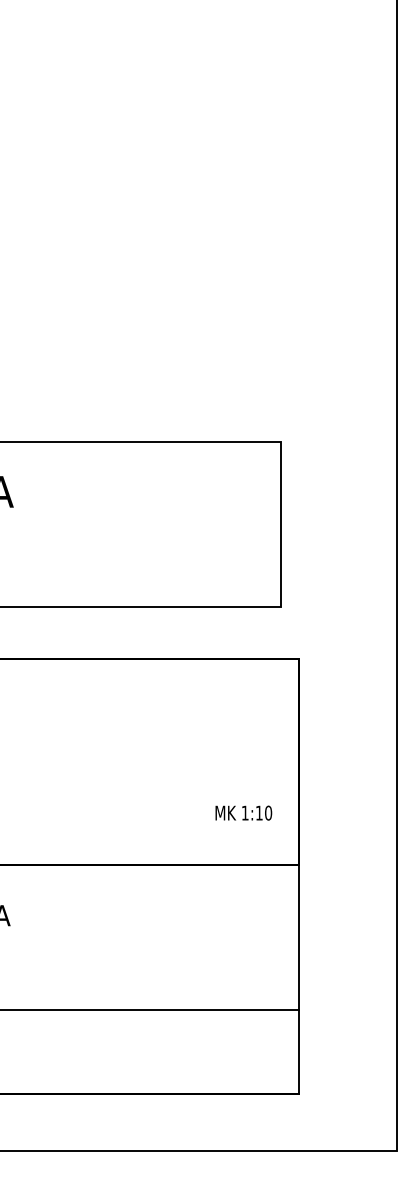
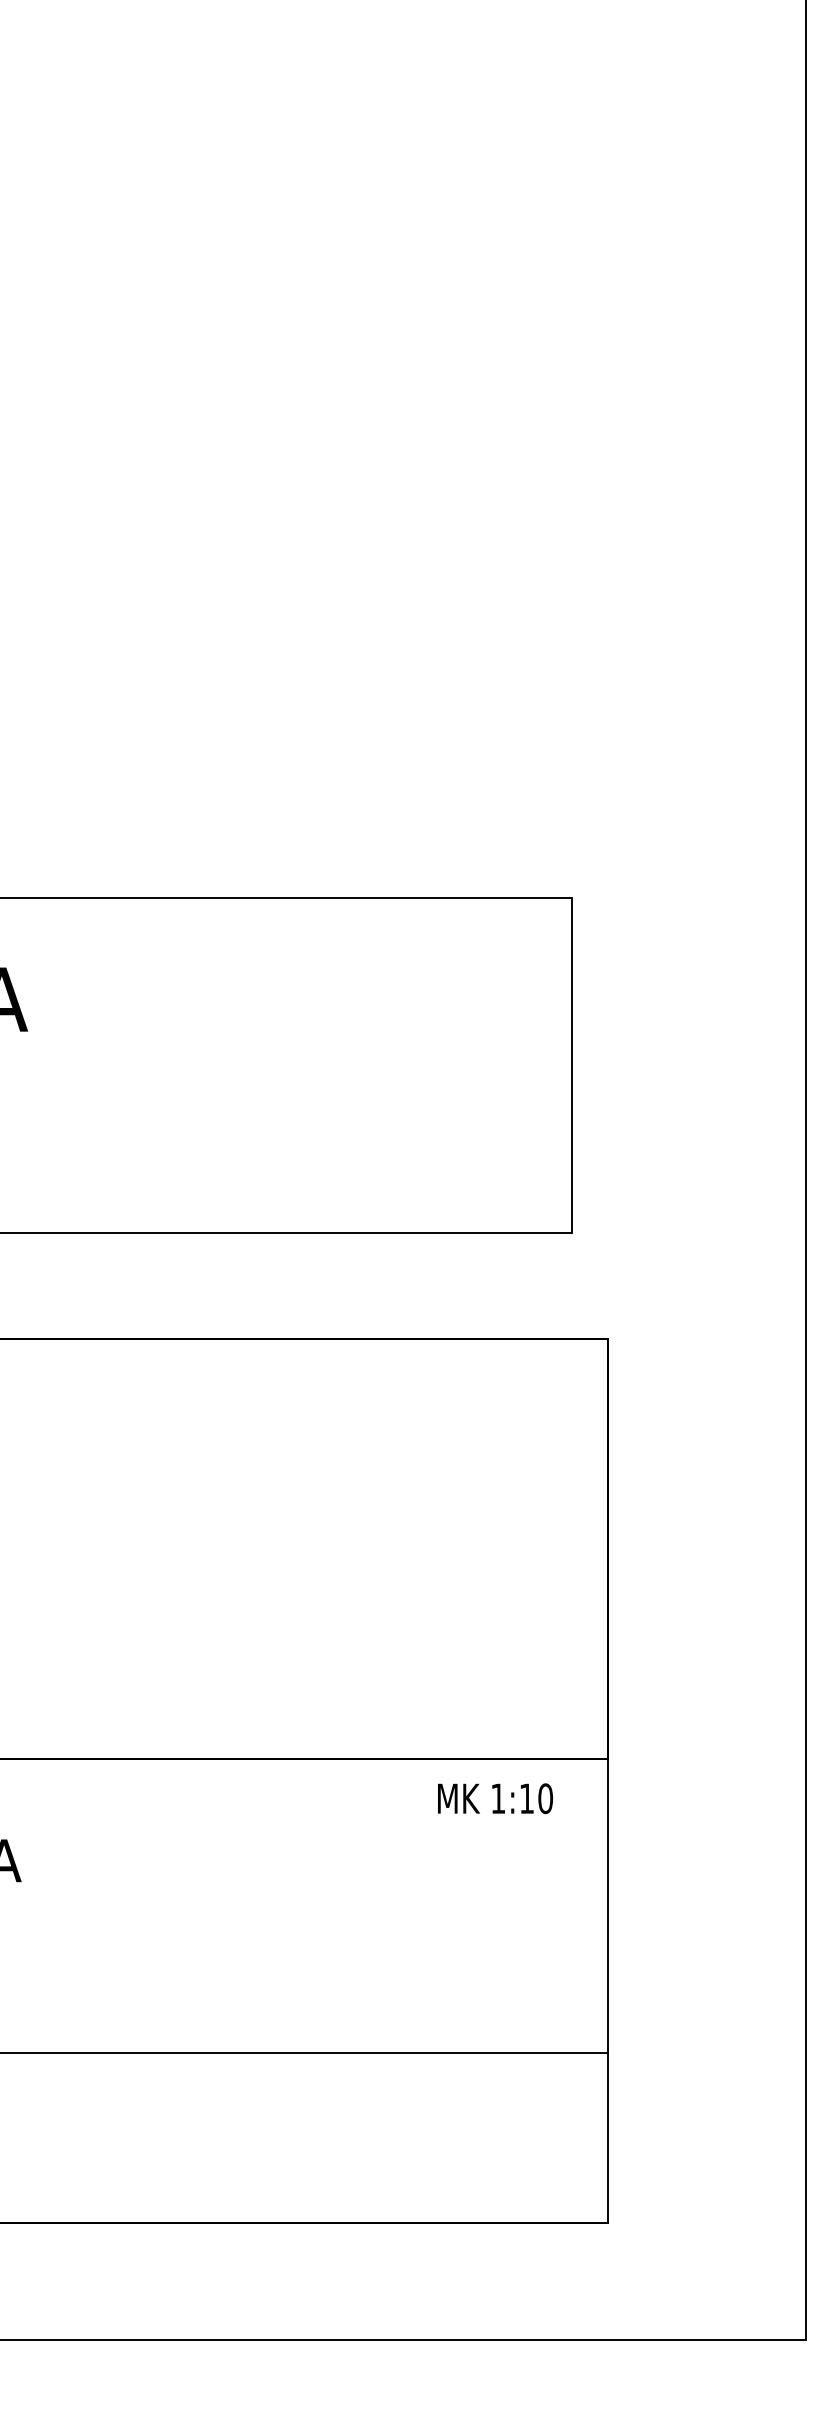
text: (243, 812) -> (494, 1797), moved

